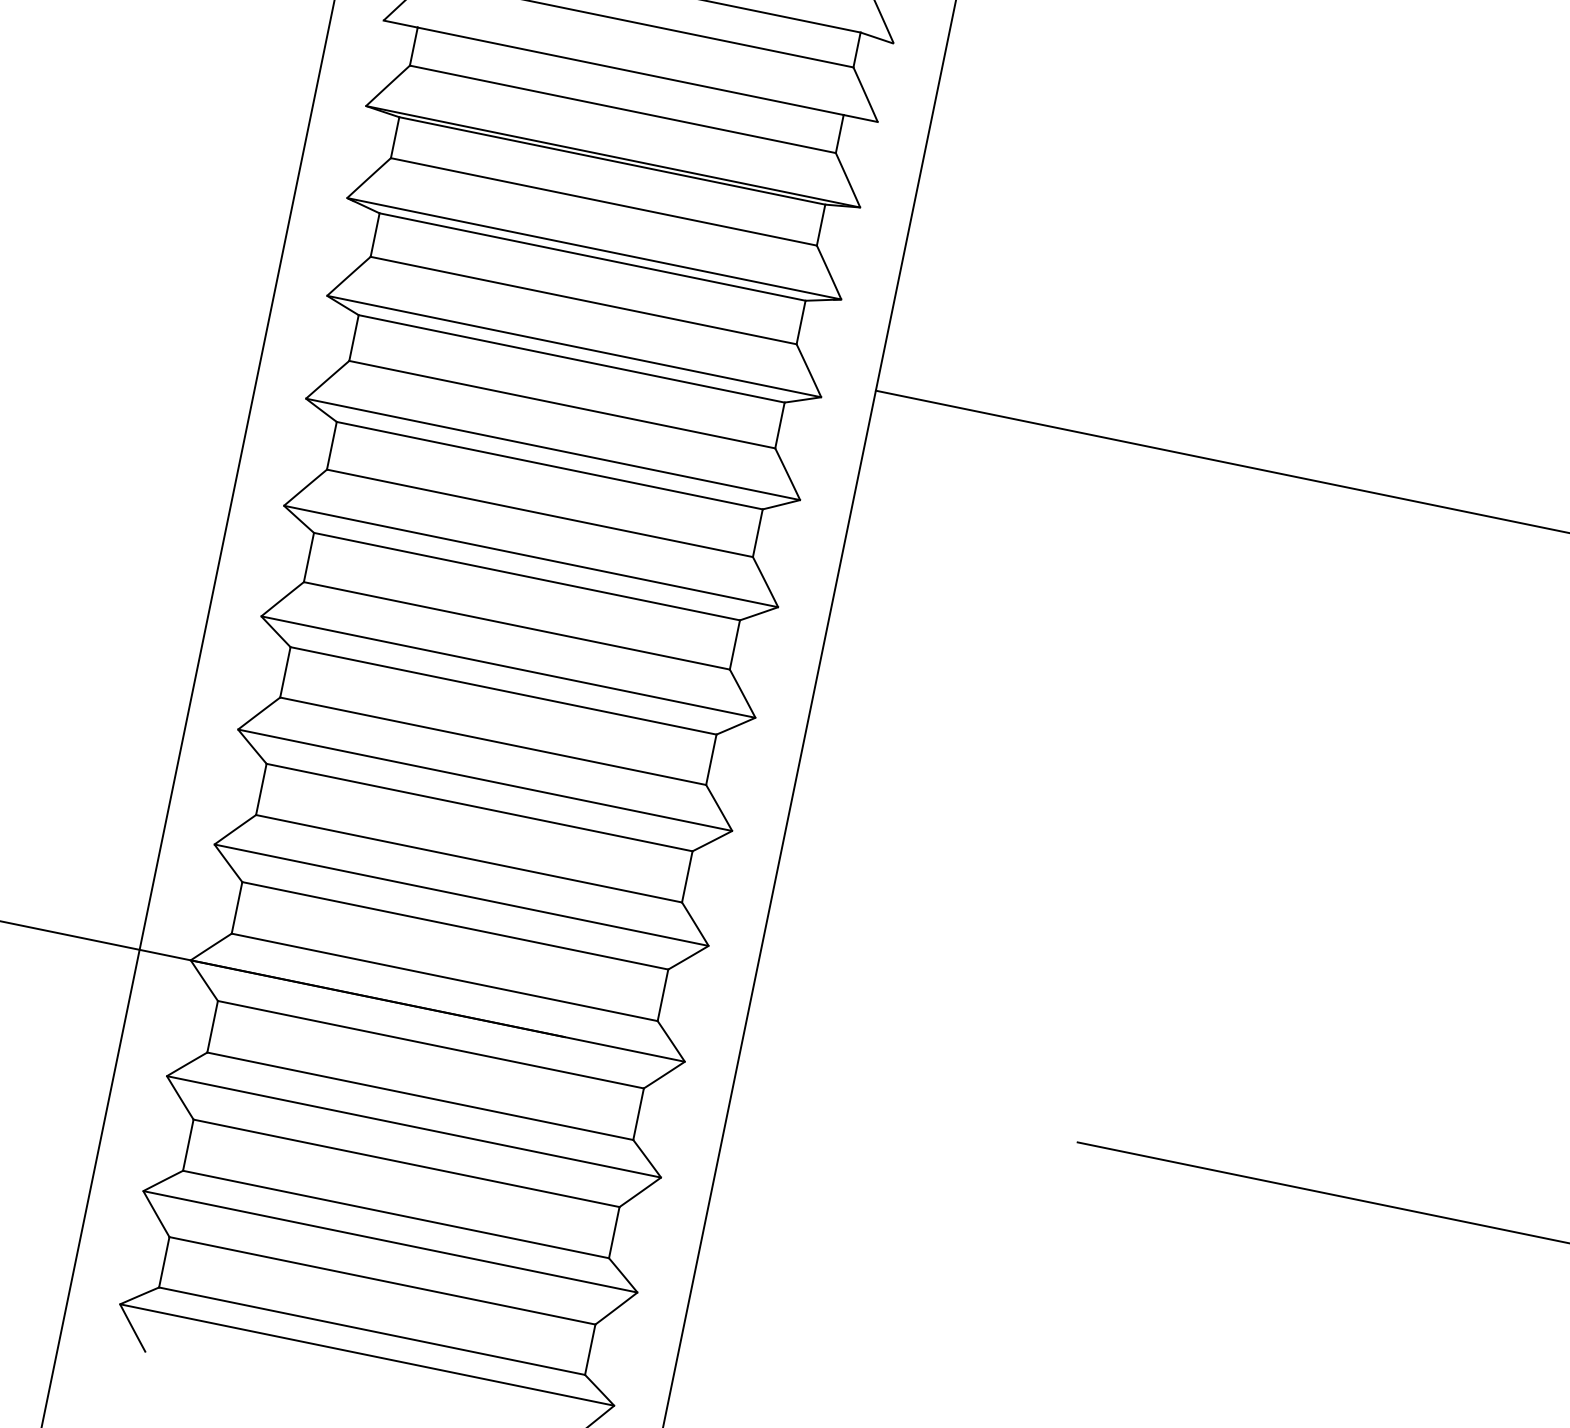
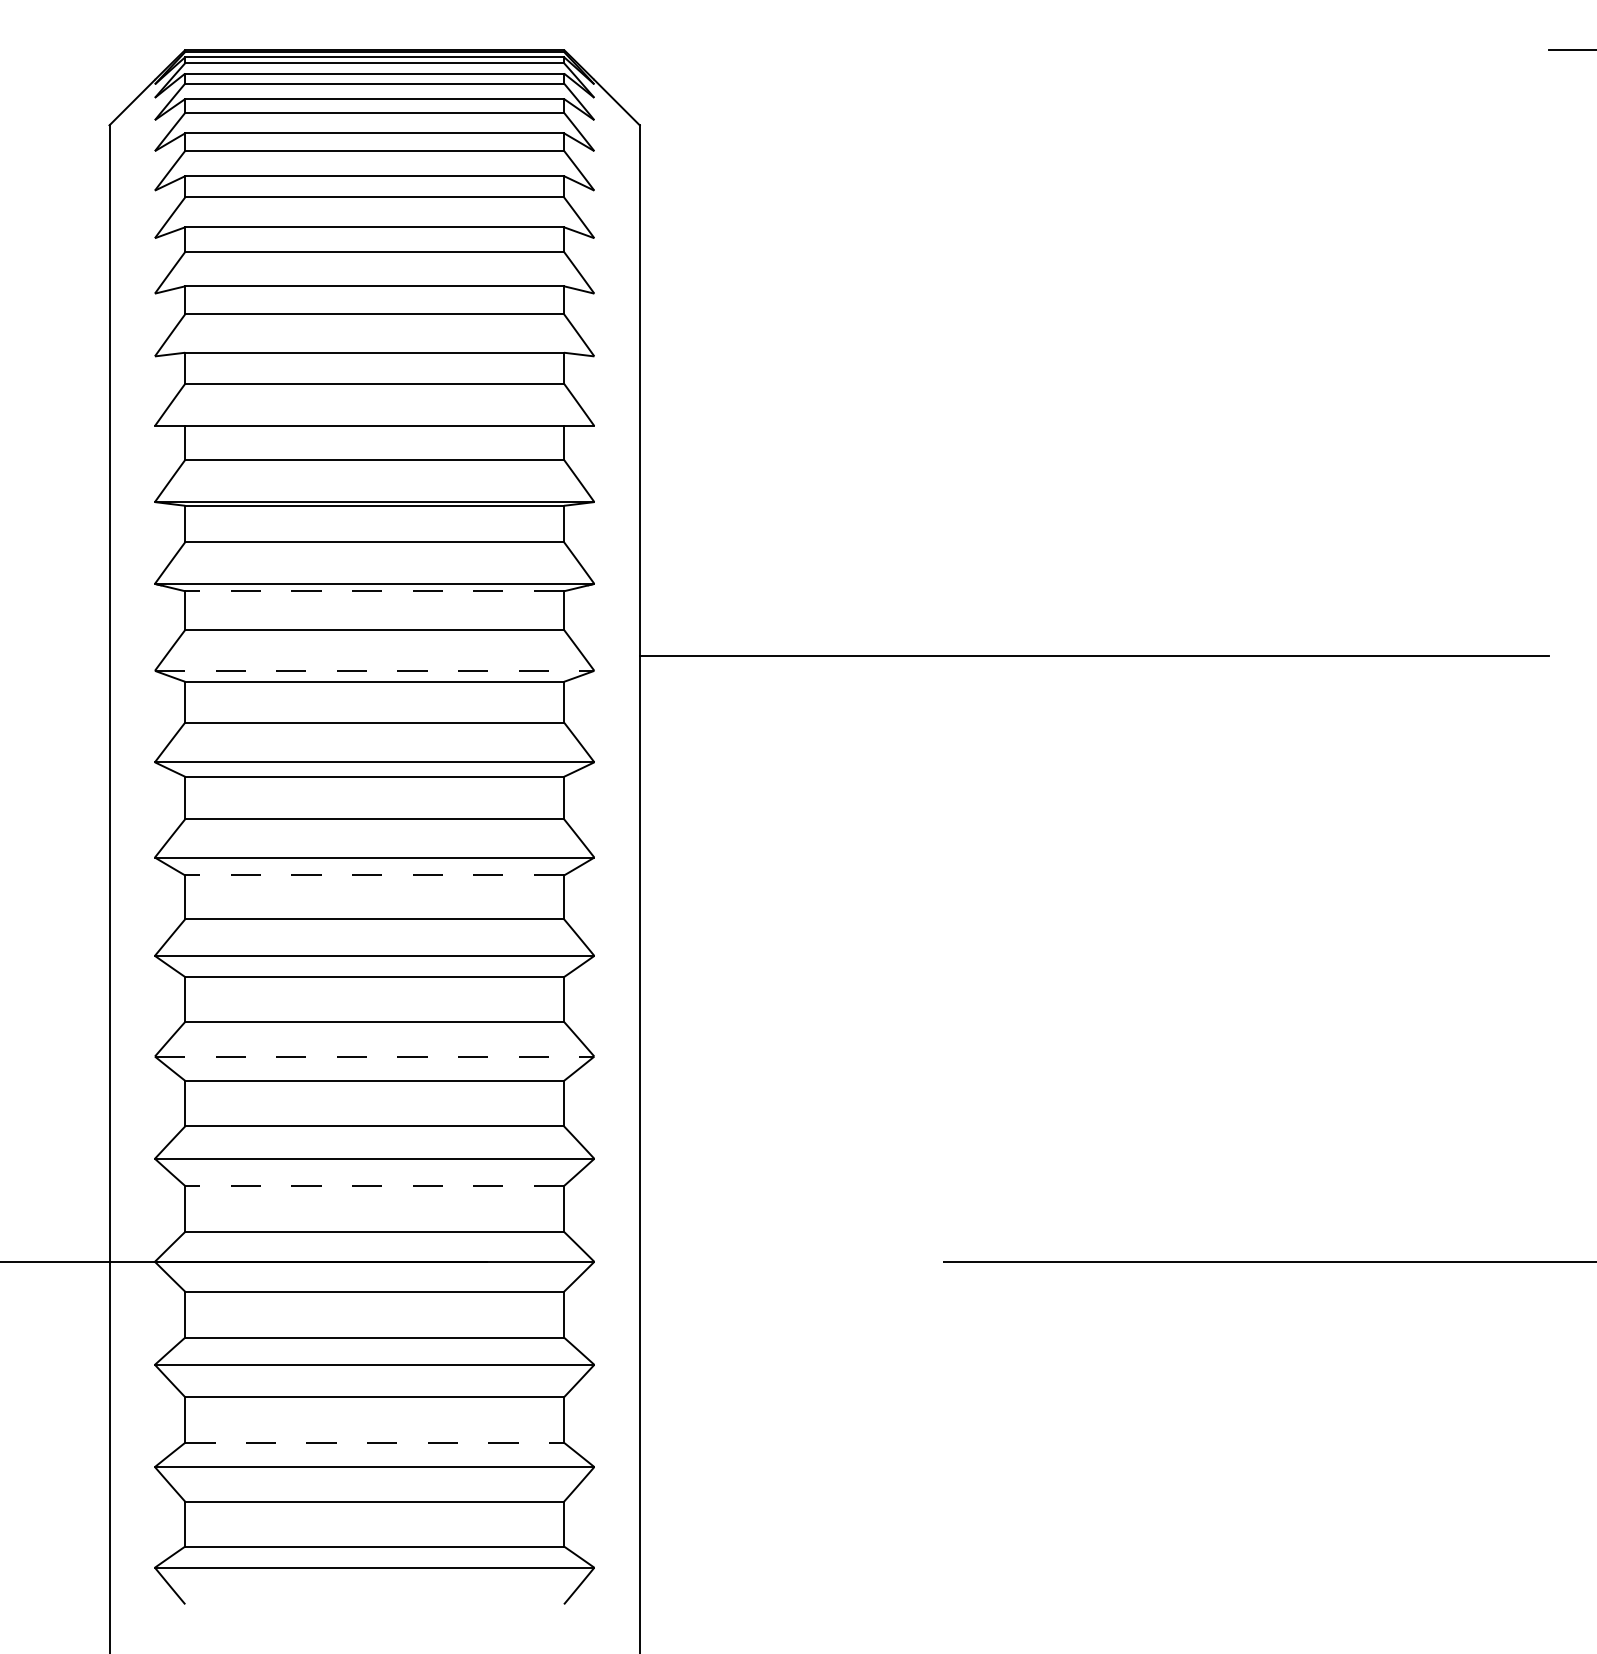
line: (592, 257) -> (374, 591), solid -> dashed
line: (574, 346) -> (374, 670), solid -> dashed
line: (526, 576) -> (374, 875), solid -> dashed
line: (485, 780) -> (374, 1056), solid -> dashed
line: (455, 926) -> (374, 1186), solid -> dashed
line: (397, 1214) -> (375, 1442), solid -> dashed

